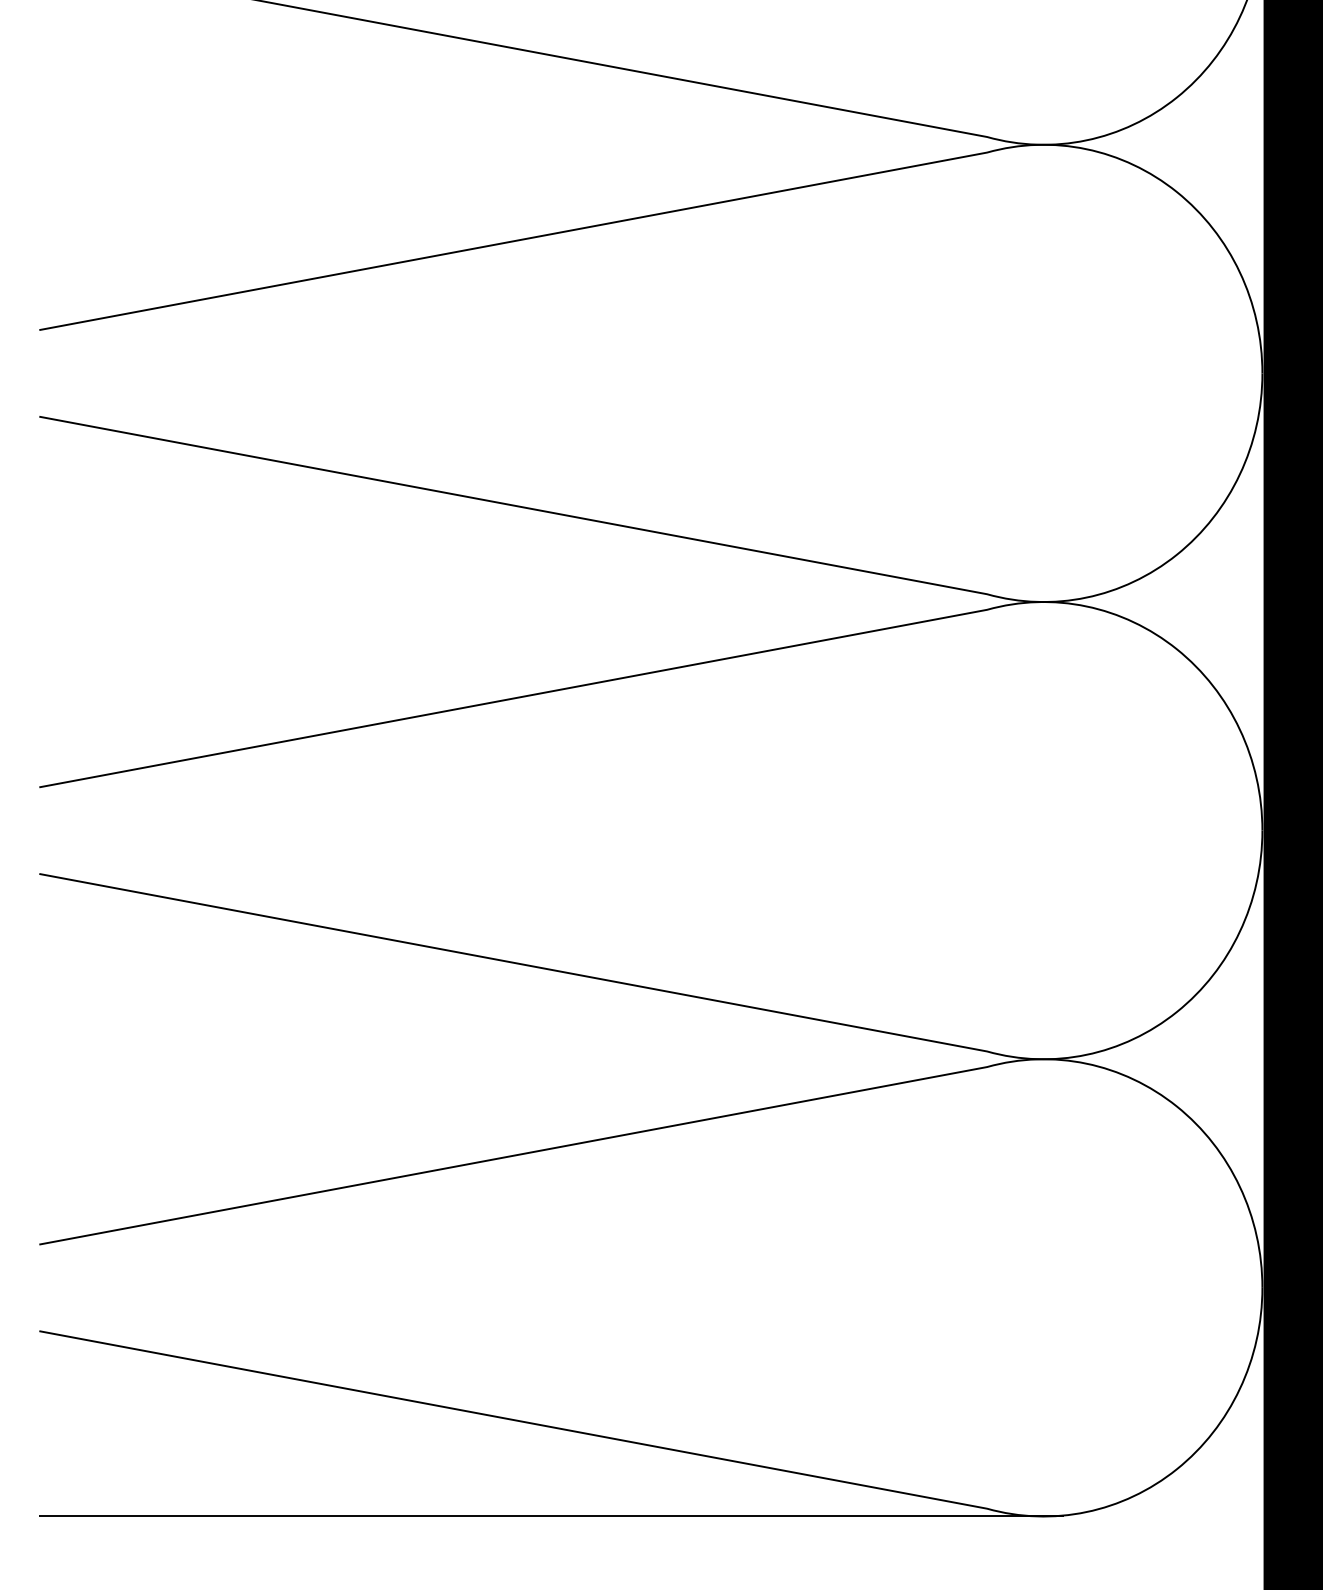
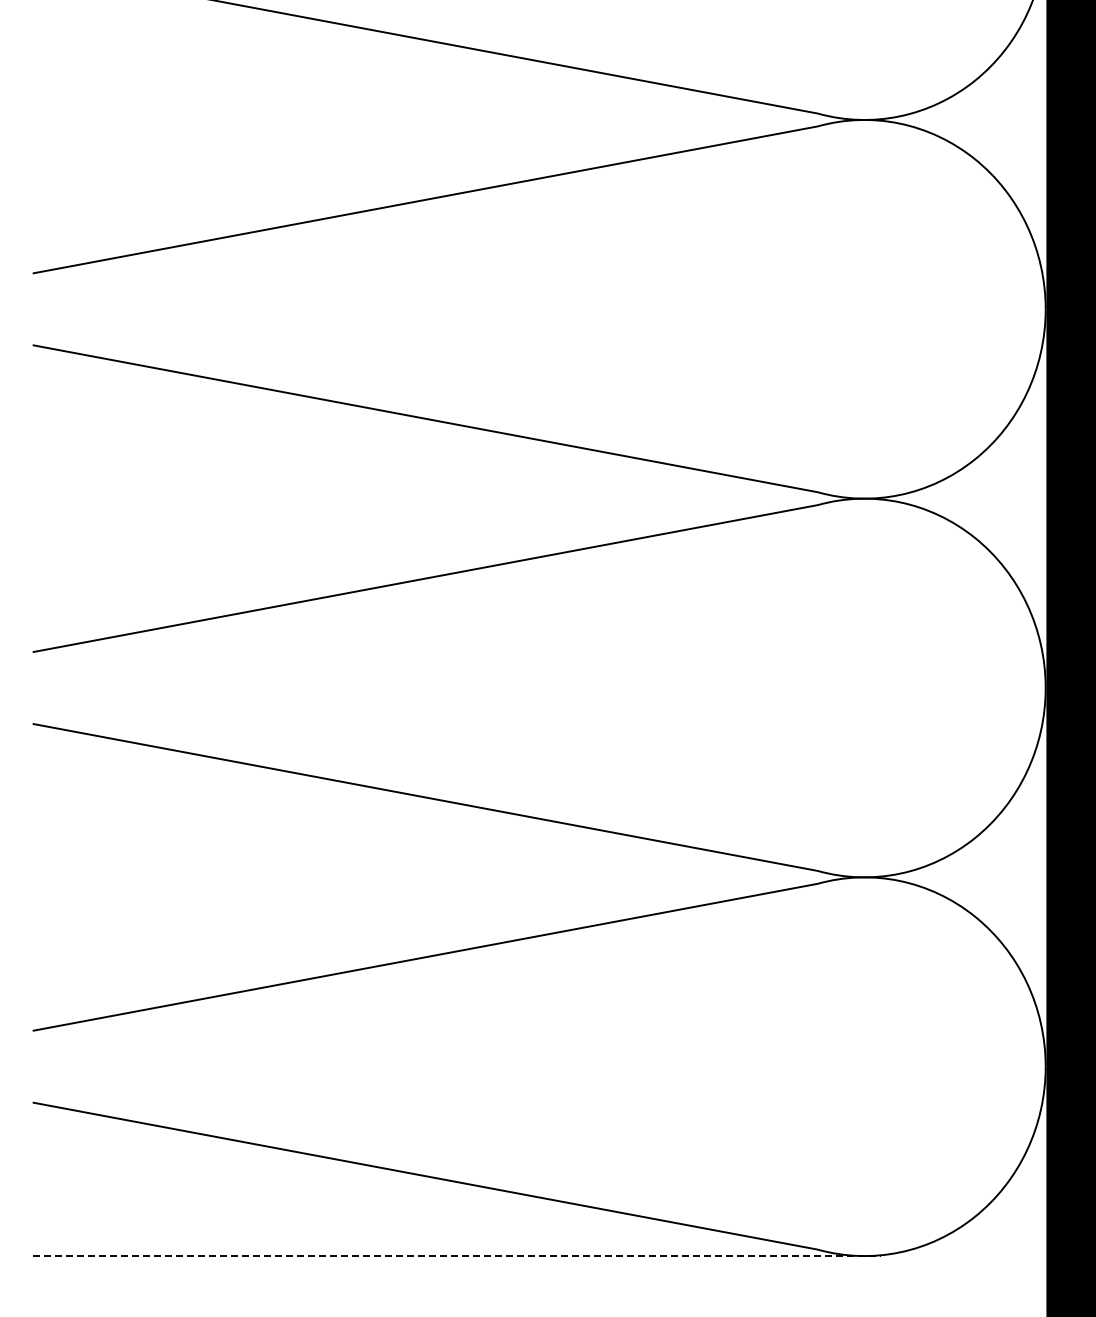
line: (552, 1517) -> (457, 1256), solid -> dashed

